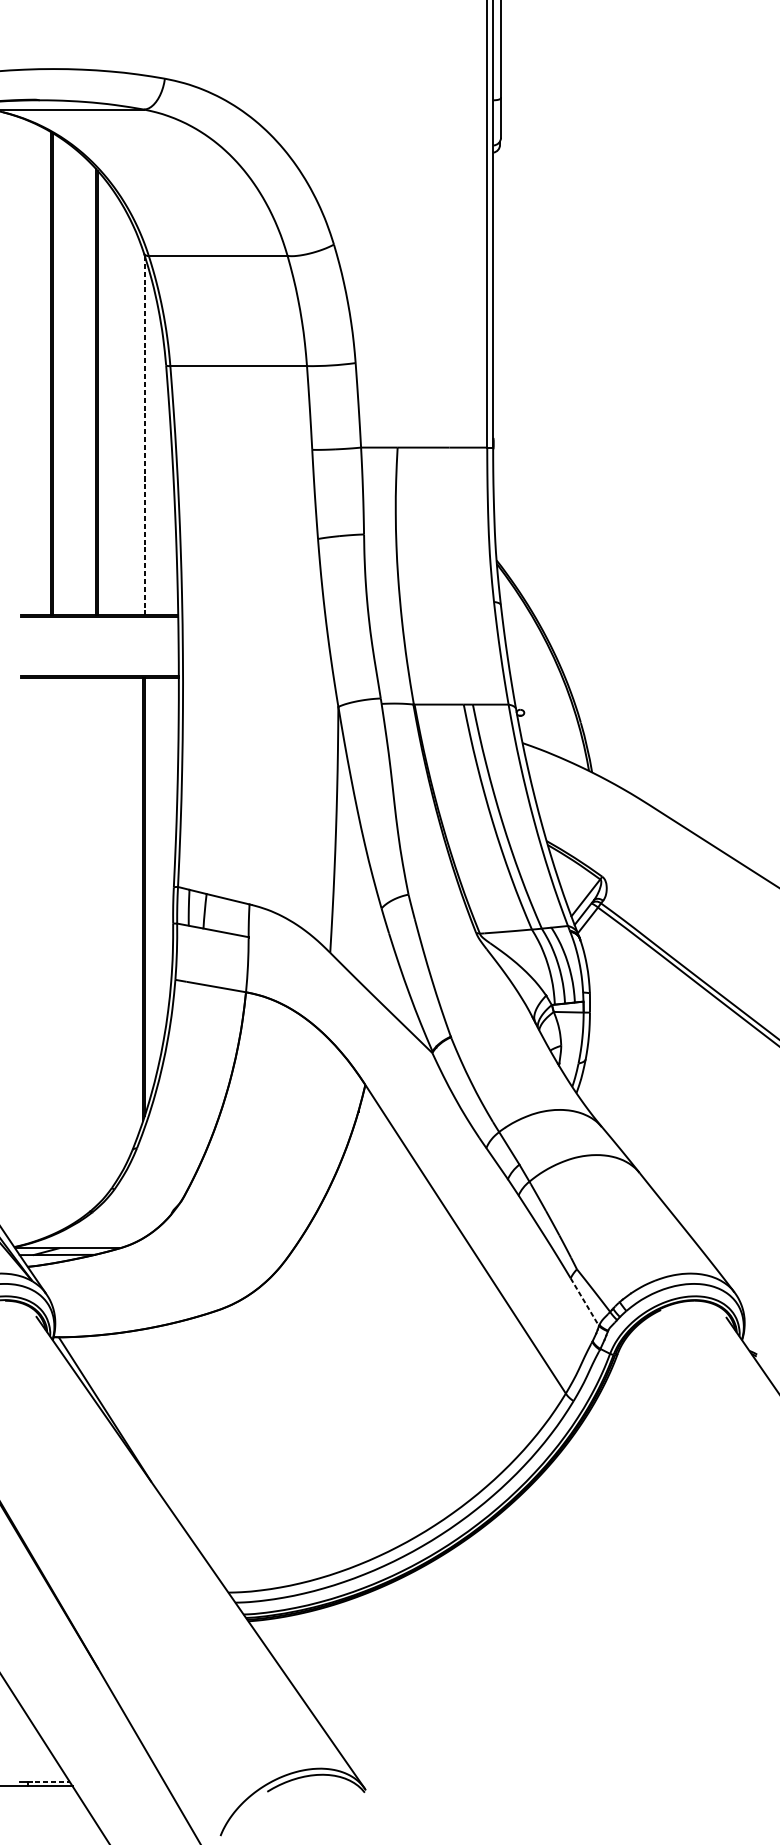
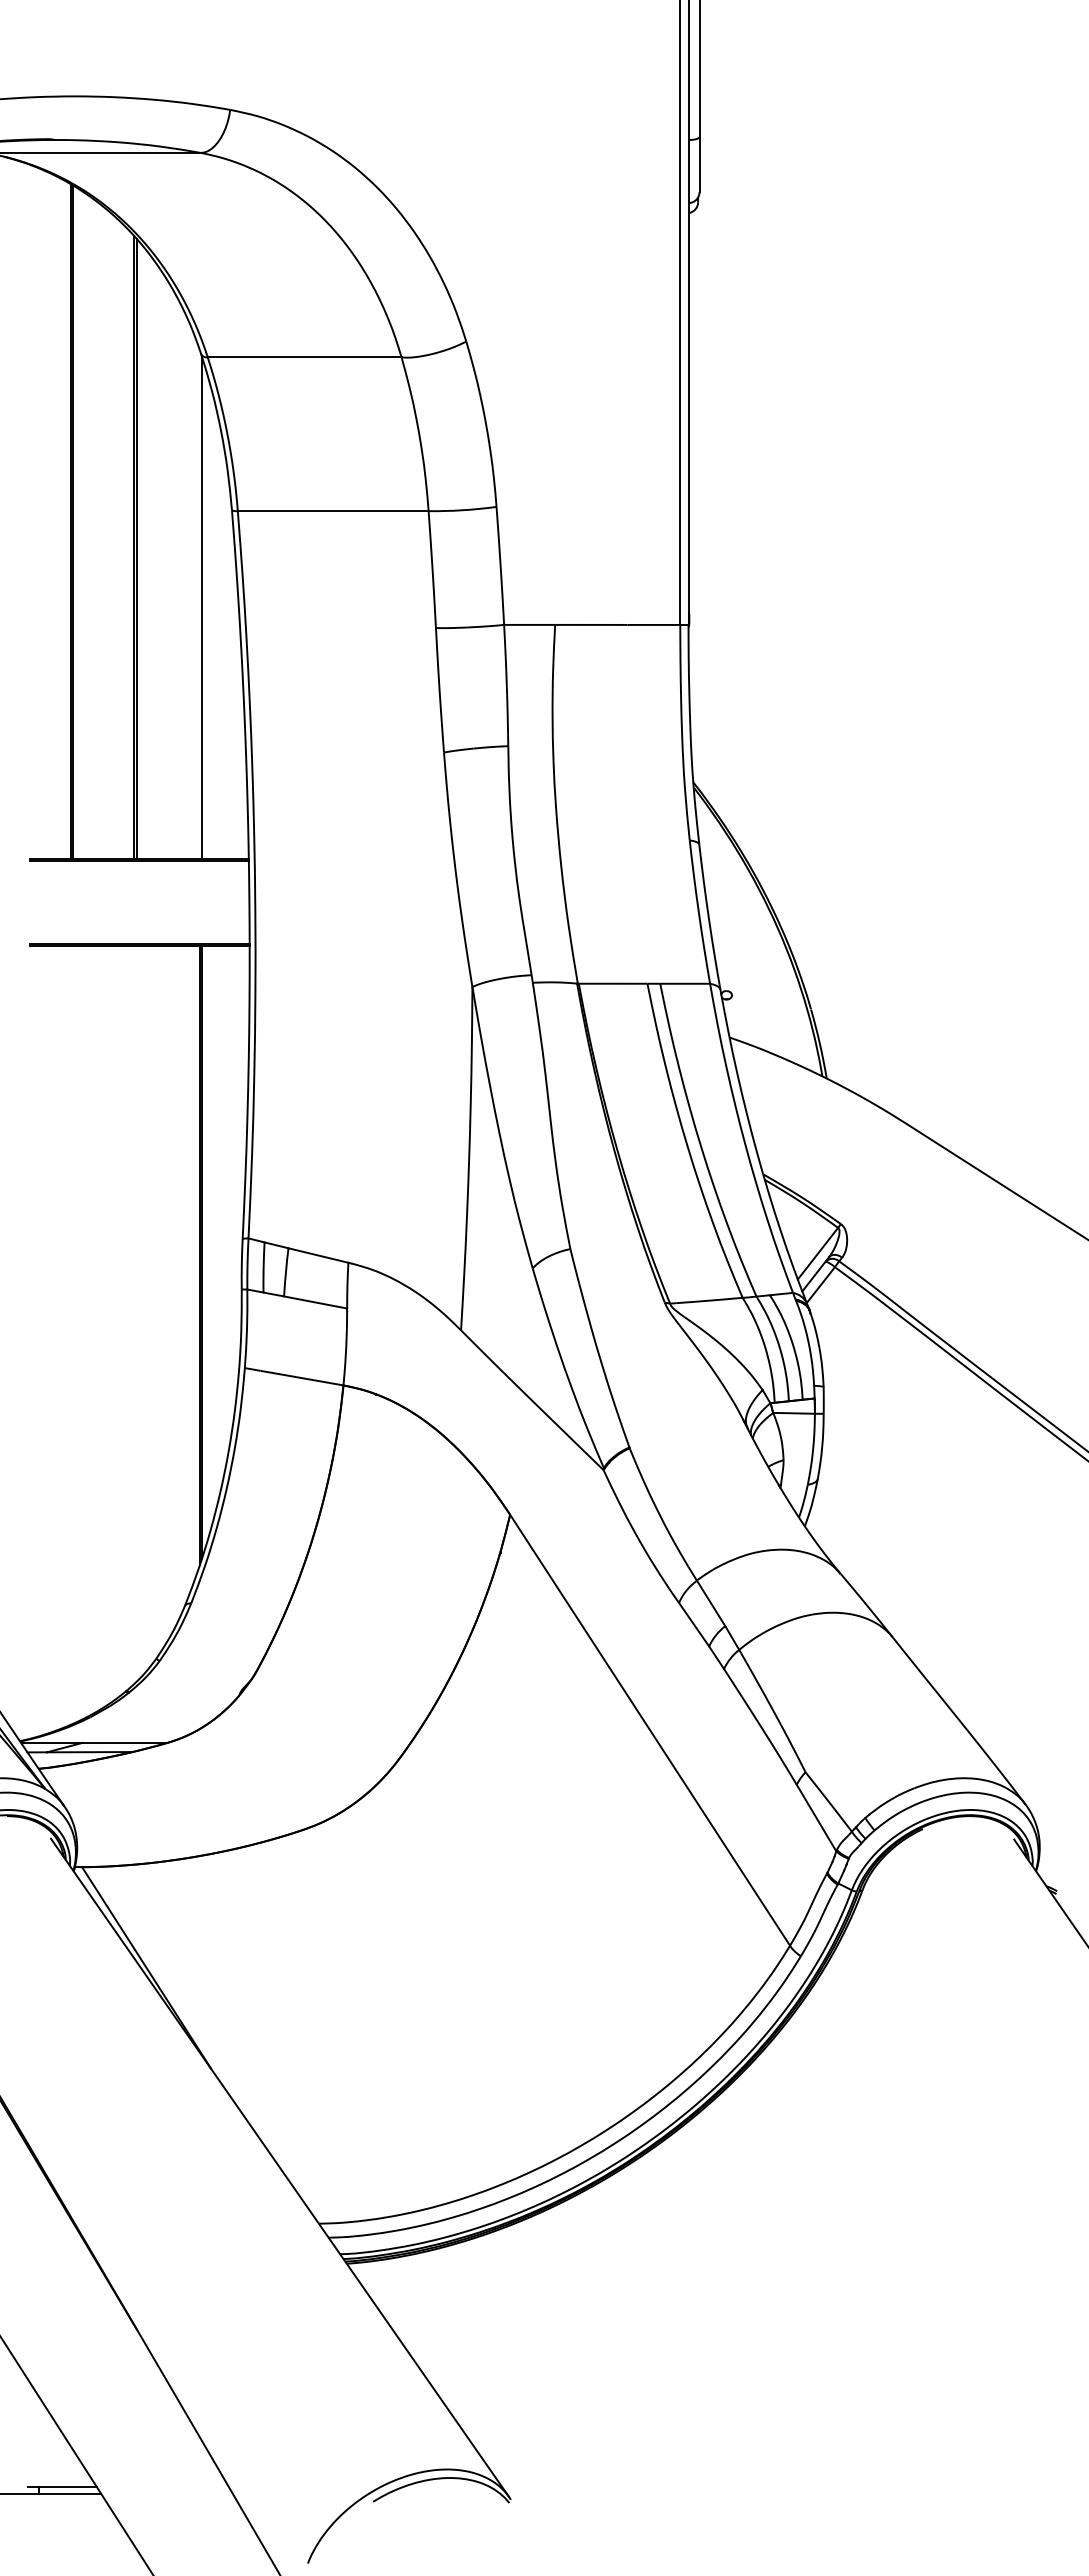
line: (144, 435) -> (201, 607), dashed -> solid
line: (584, 1302) -> (816, 1818), dashed -> solid
line: (49, 1781) -> (68, 2487), dashed -> solid

